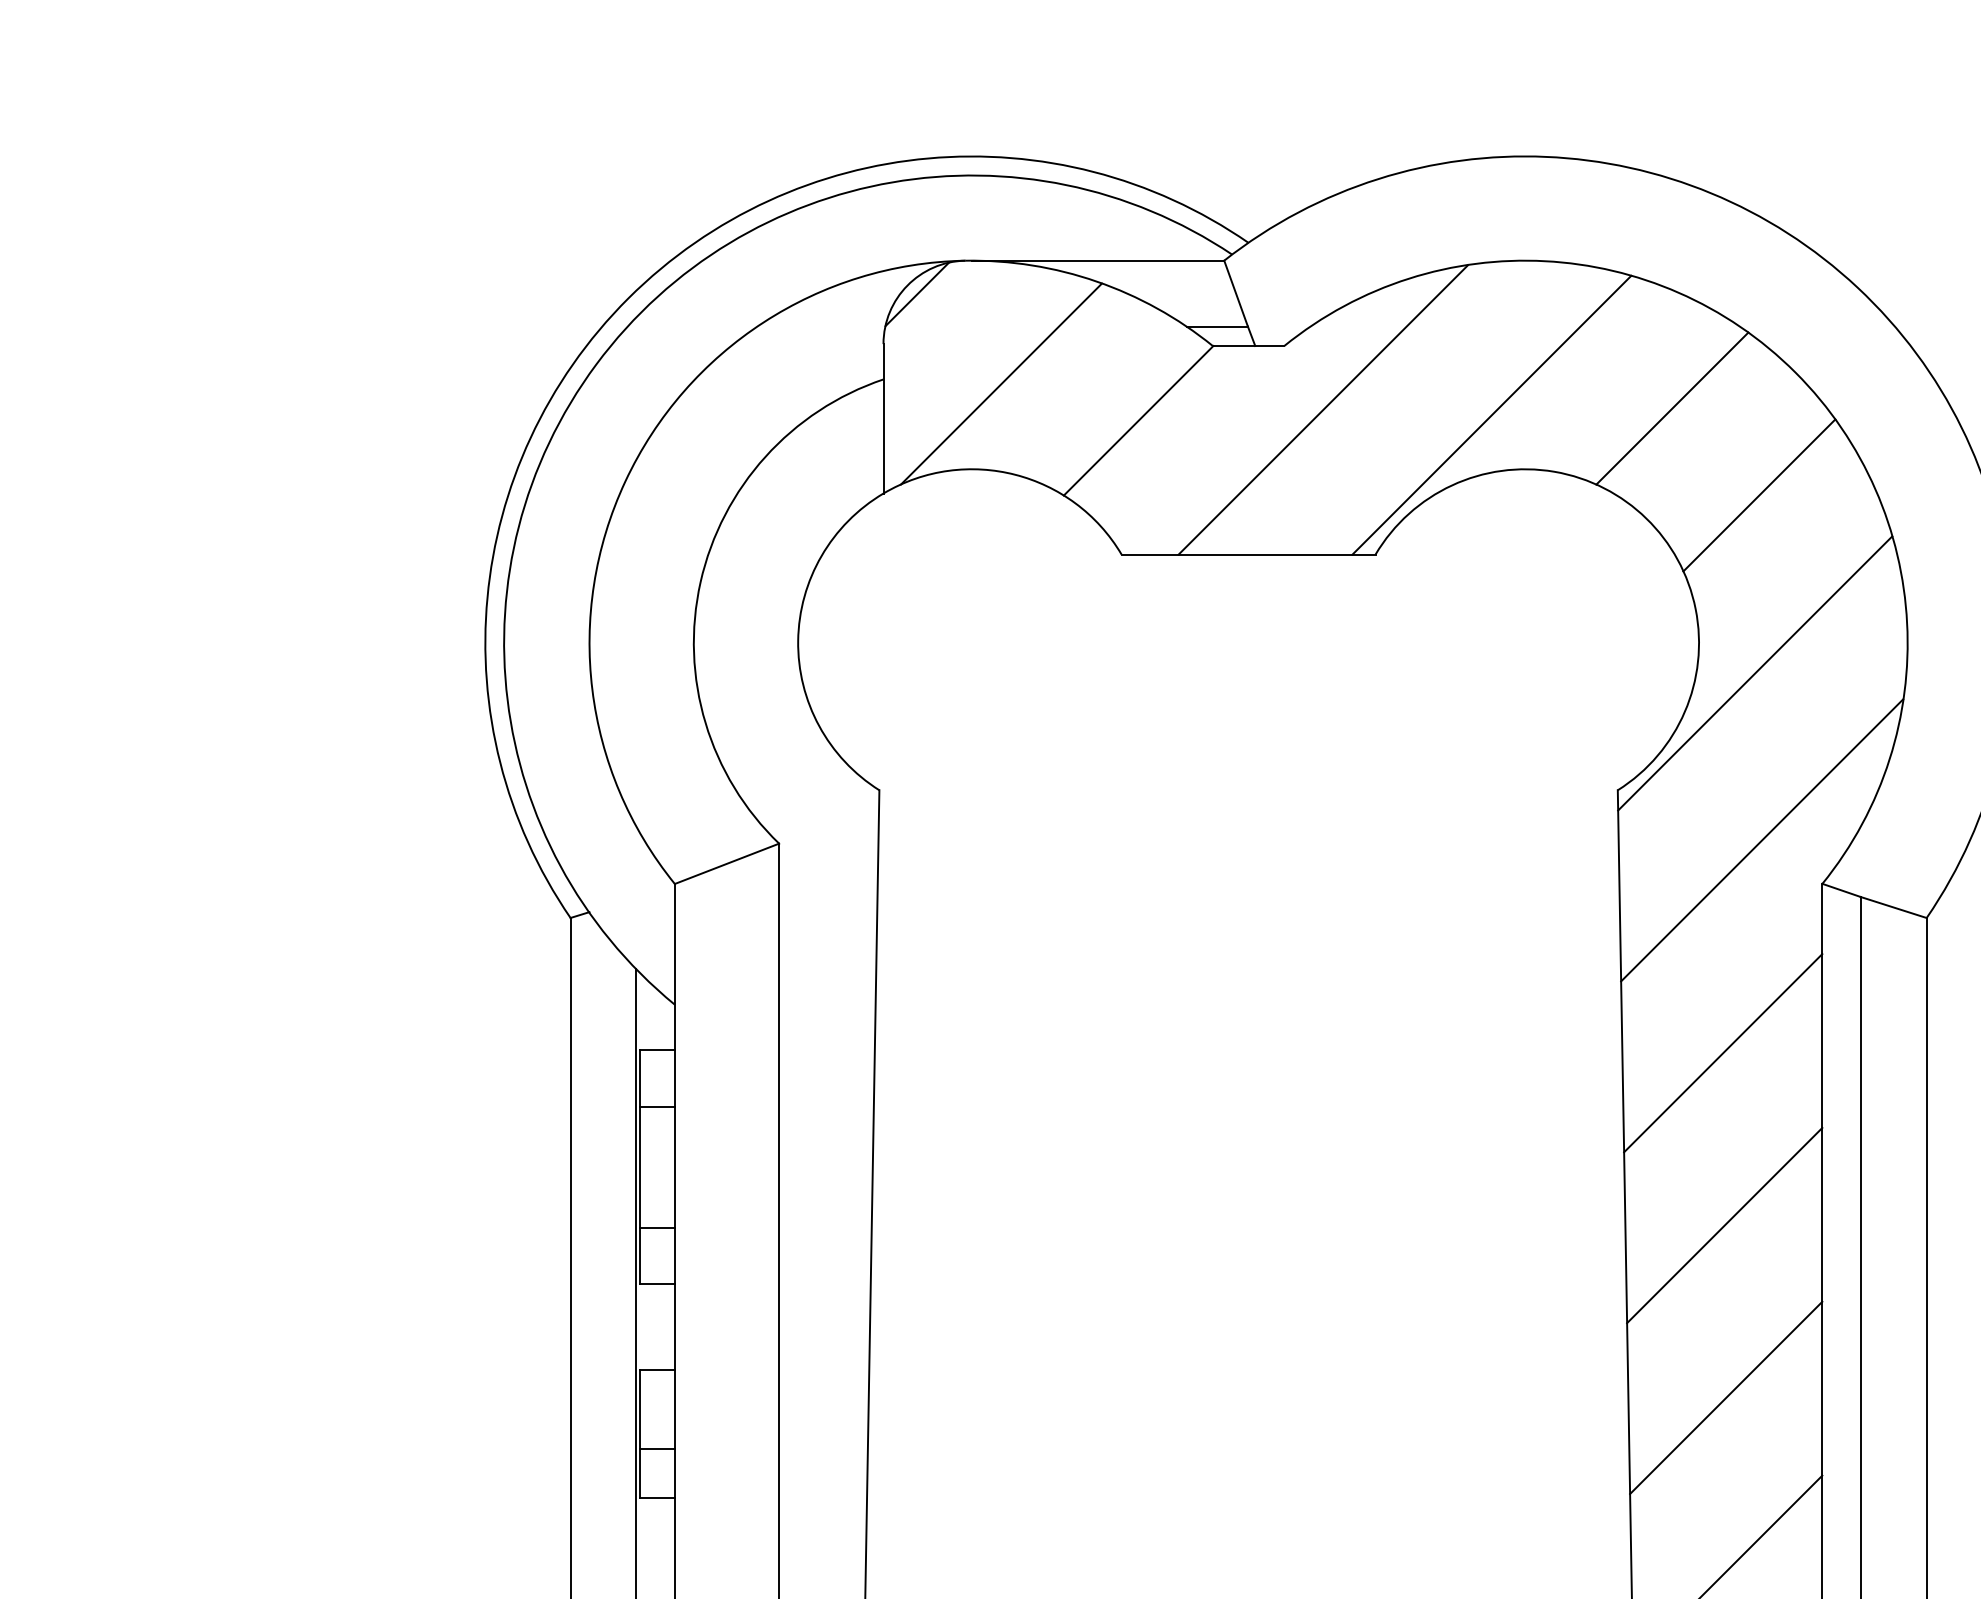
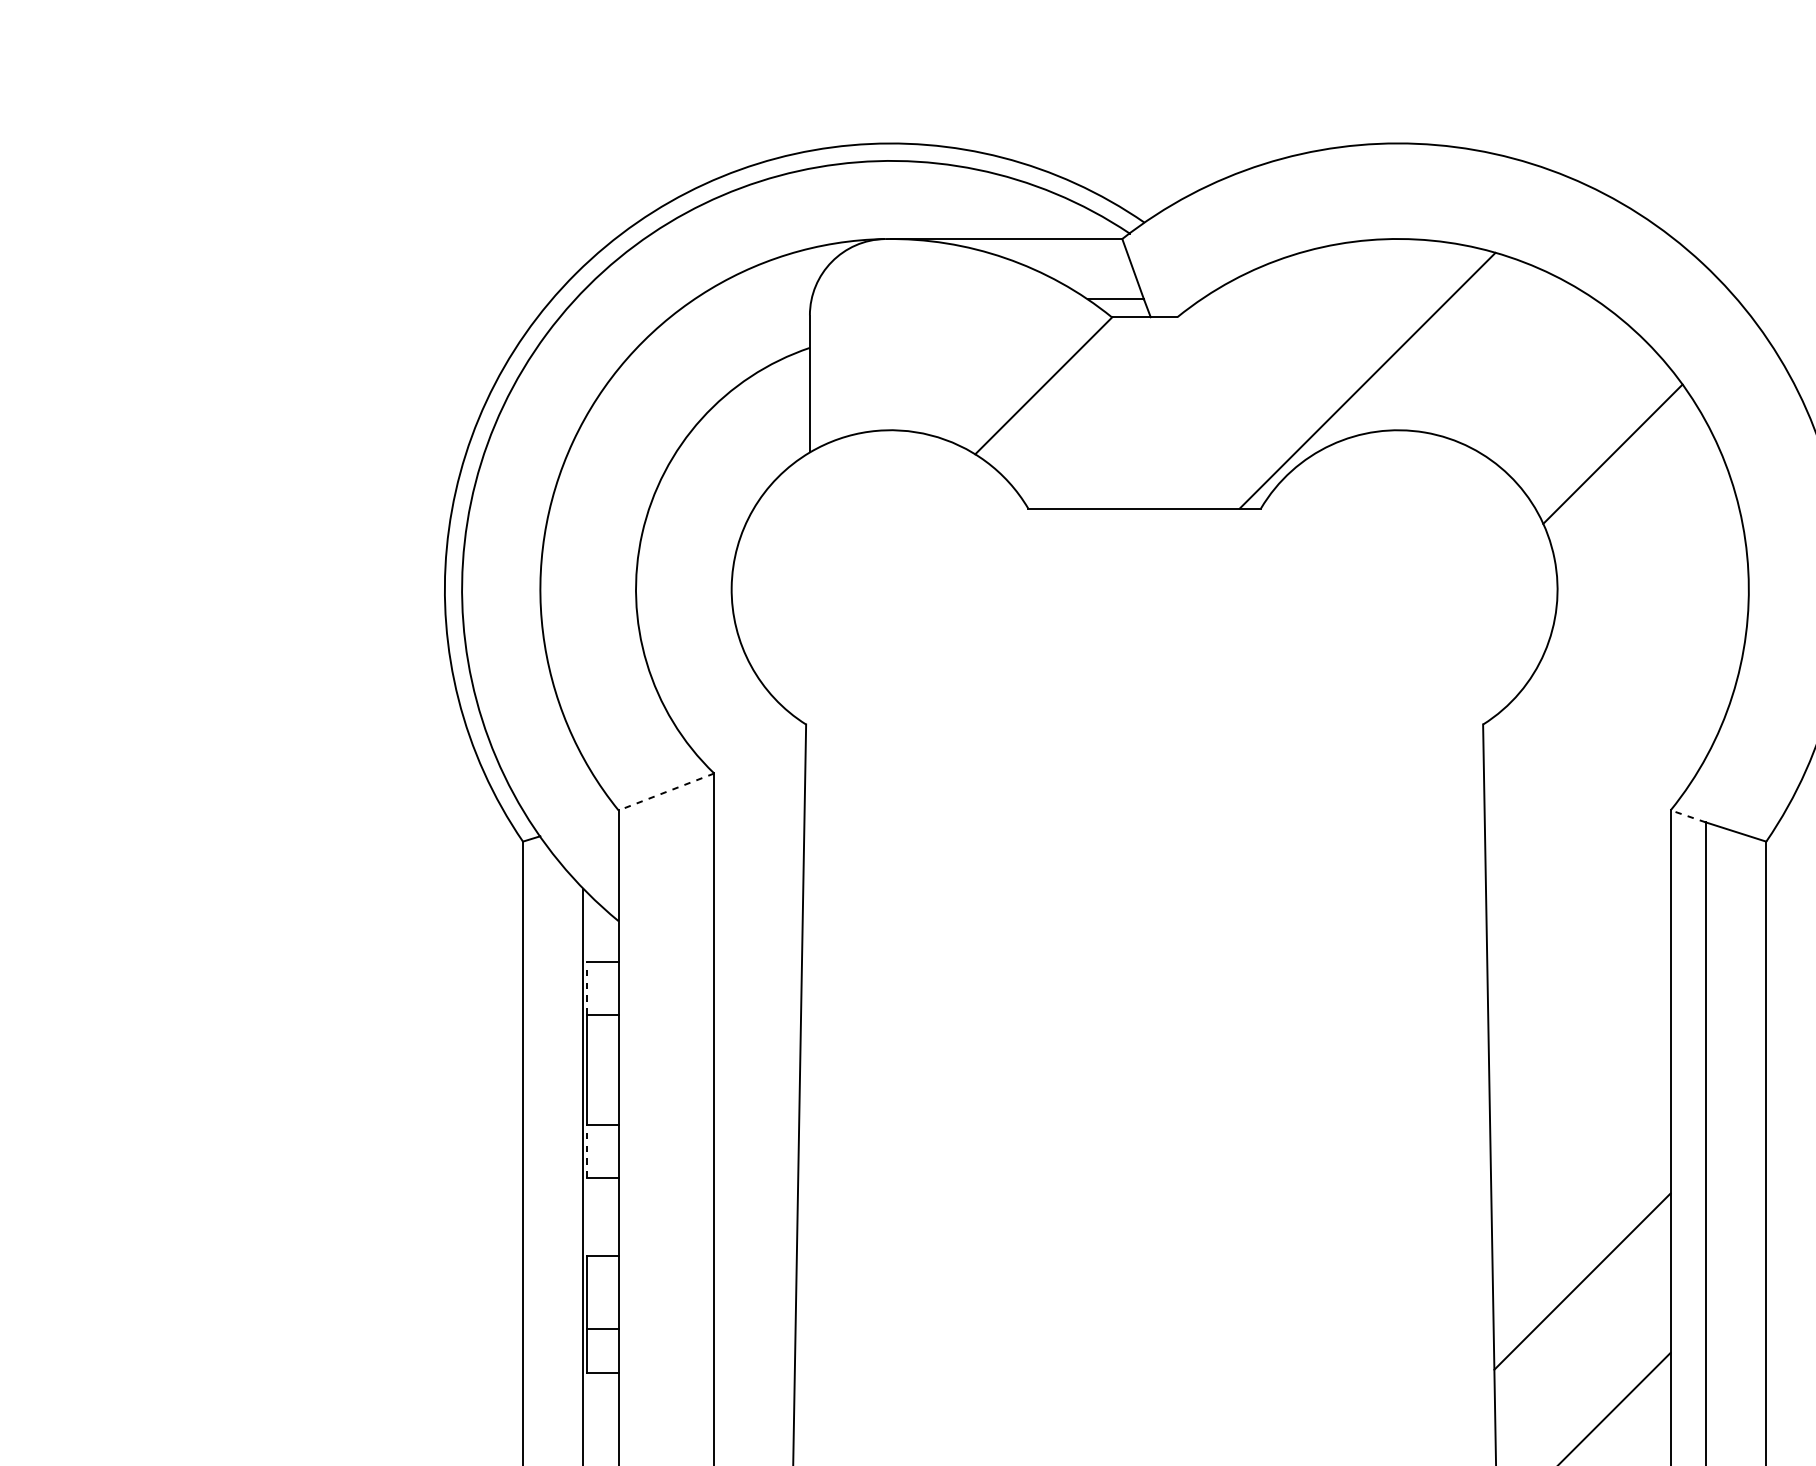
line: (917, 294) -> (841, 270), removed
line: (1001, 383) -> (918, 351), removed
line: (1672, 408) -> (1533, 374), removed
line: (1323, 409) -> (1213, 375), removed
line: (1755, 673) -> (1609, 617), removed
line: (1762, 840) -> (1615, 770), removed
line: (727, 863) -> (666, 791), solid -> dashed
line: (1841, 890) -> (1688, 816), solid -> dashed
line: (1723, 1053) -> (1580, 965), removed
line: (640, 1077) -> (587, 987), solid -> dashed
line: (1724, 1225) -> (1580, 1123), removed
line: (640, 1255) -> (587, 1151), solid -> dashed

